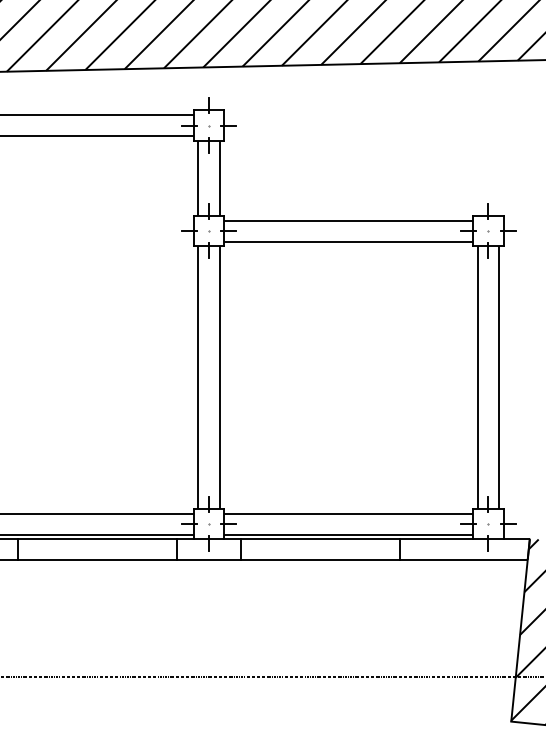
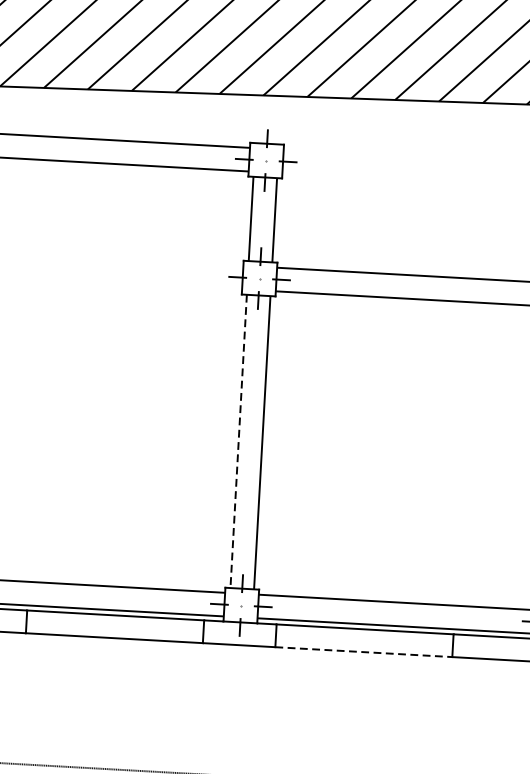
line: (198, 378) -> (238, 442), solid -> dashed
line: (321, 559) -> (364, 651), solid -> dashed

